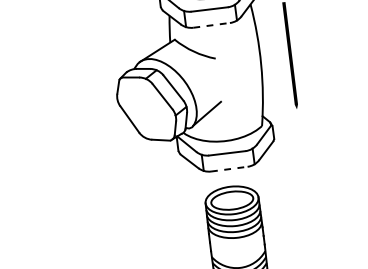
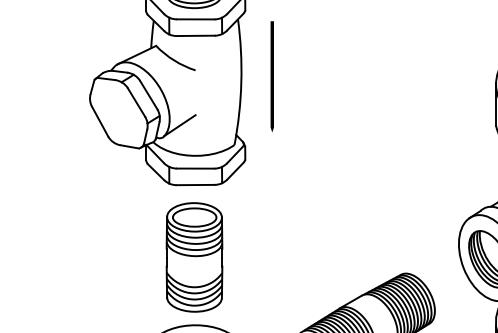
line: (212, 24) -> (196, 35), dashed -> solid
line: (230, 169) -> (196, 185), dashed -> solid

